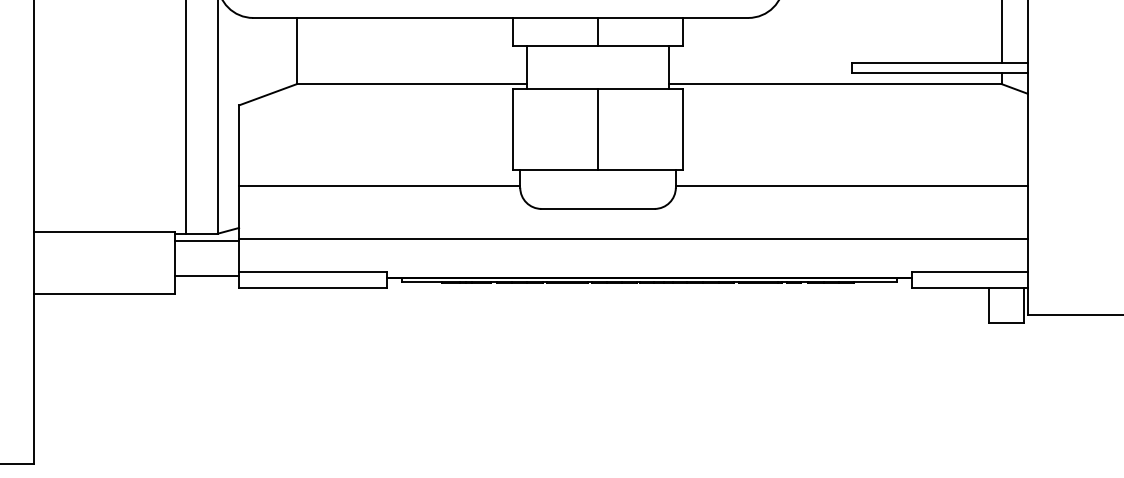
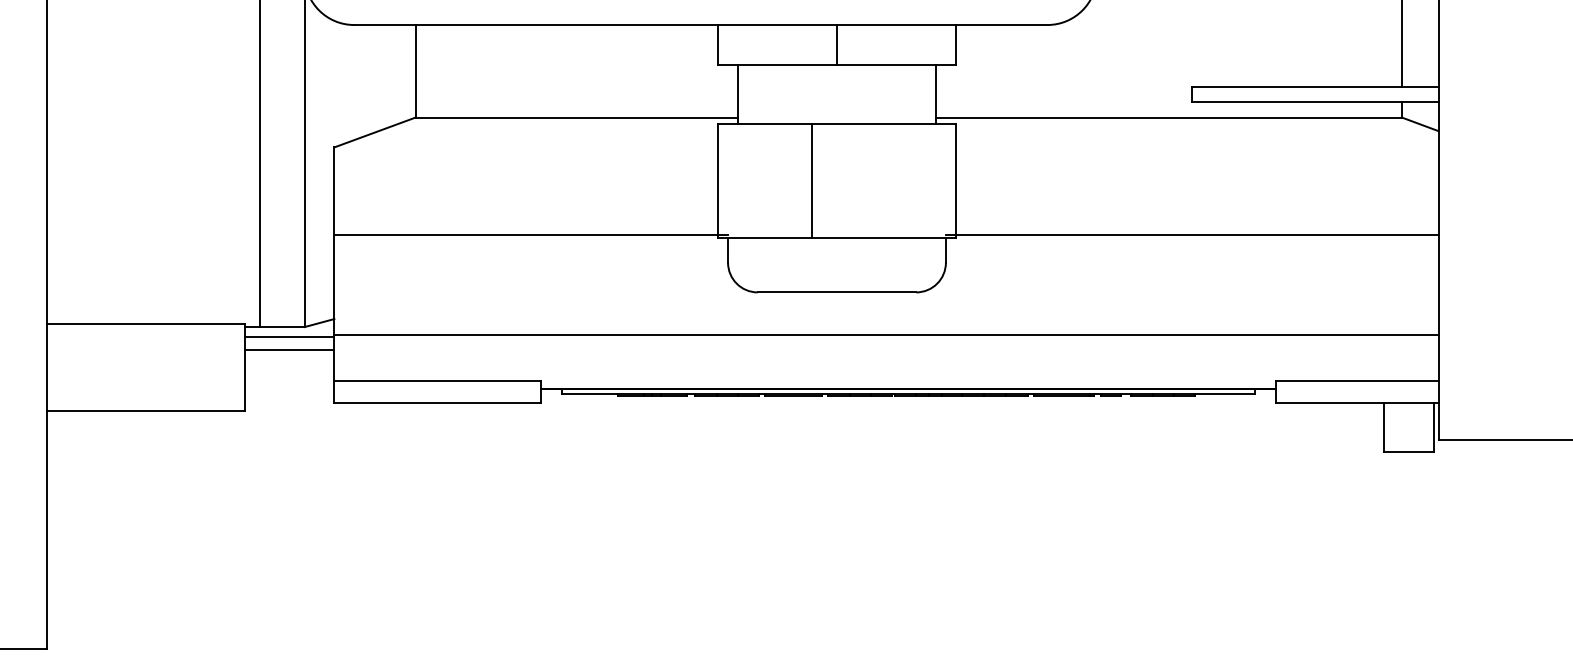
line: (597, 129) -> (811, 180), moved
line: (379, 186) -> (531, 235), moved
line: (851, 186) -> (1191, 235), moved
line: (207, 276) -> (289, 350), moved

